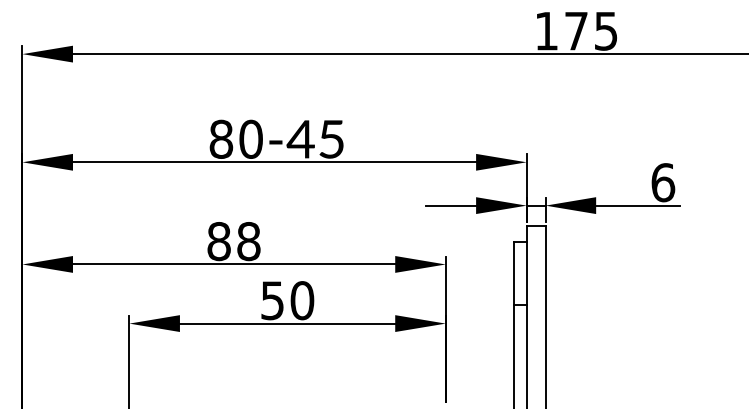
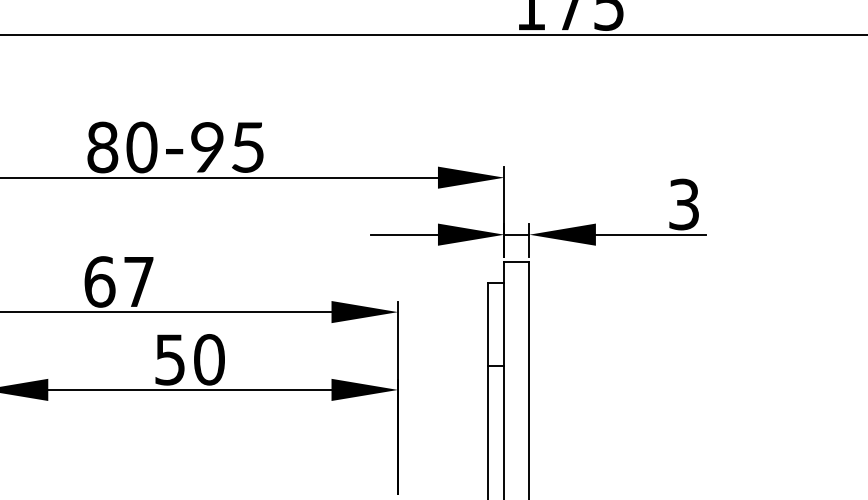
text: (300, 139) -> (206, 147), -45 -> -95
text: (663, 182) -> (684, 204), 6 -> 3
text: (233, 241) -> (118, 281), 88 -> 67

